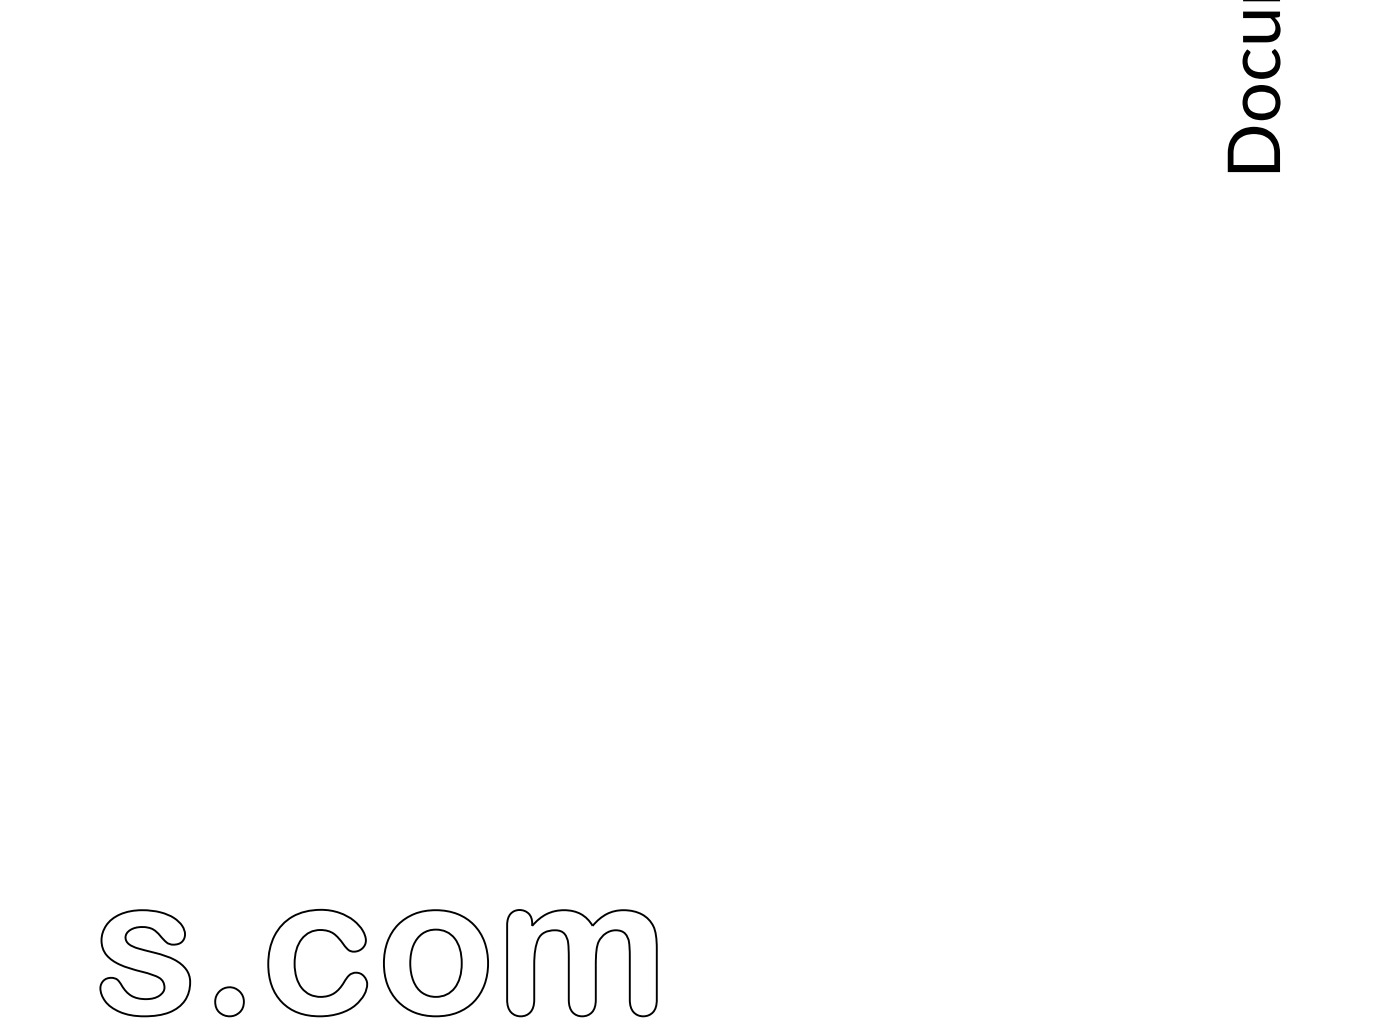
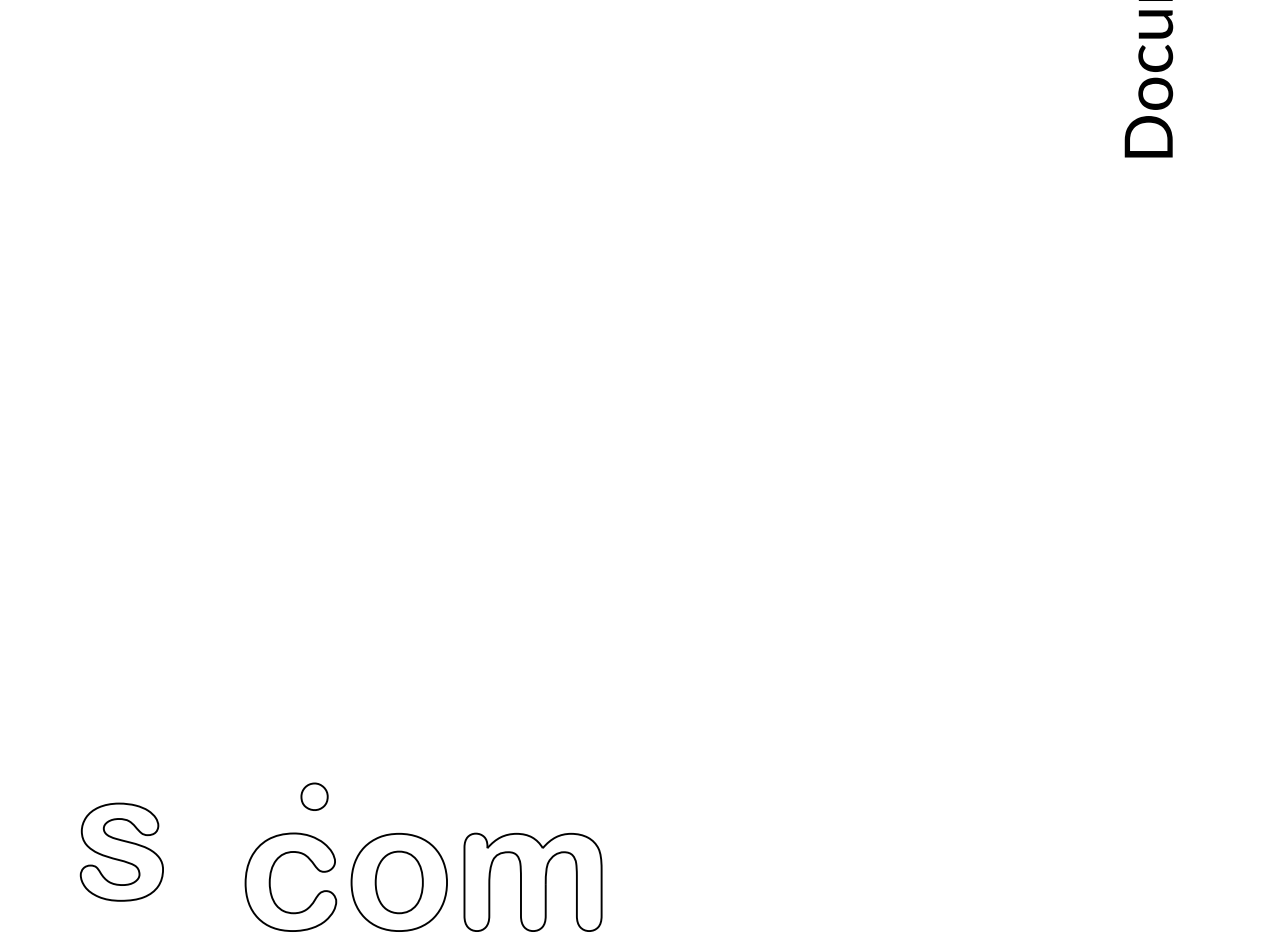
part: (144, 963) -> (121, 852), moved
part: (229, 1001) -> (314, 796), moved

